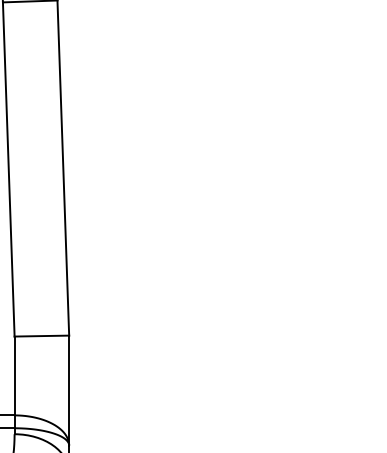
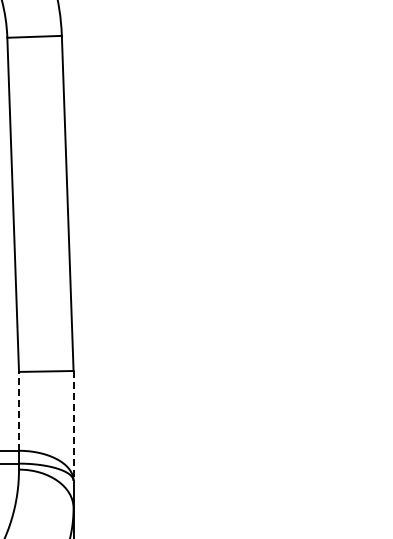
line: (15, 375) -> (19, 410), solid -> dashed
line: (69, 390) -> (73, 425), solid -> dashed

